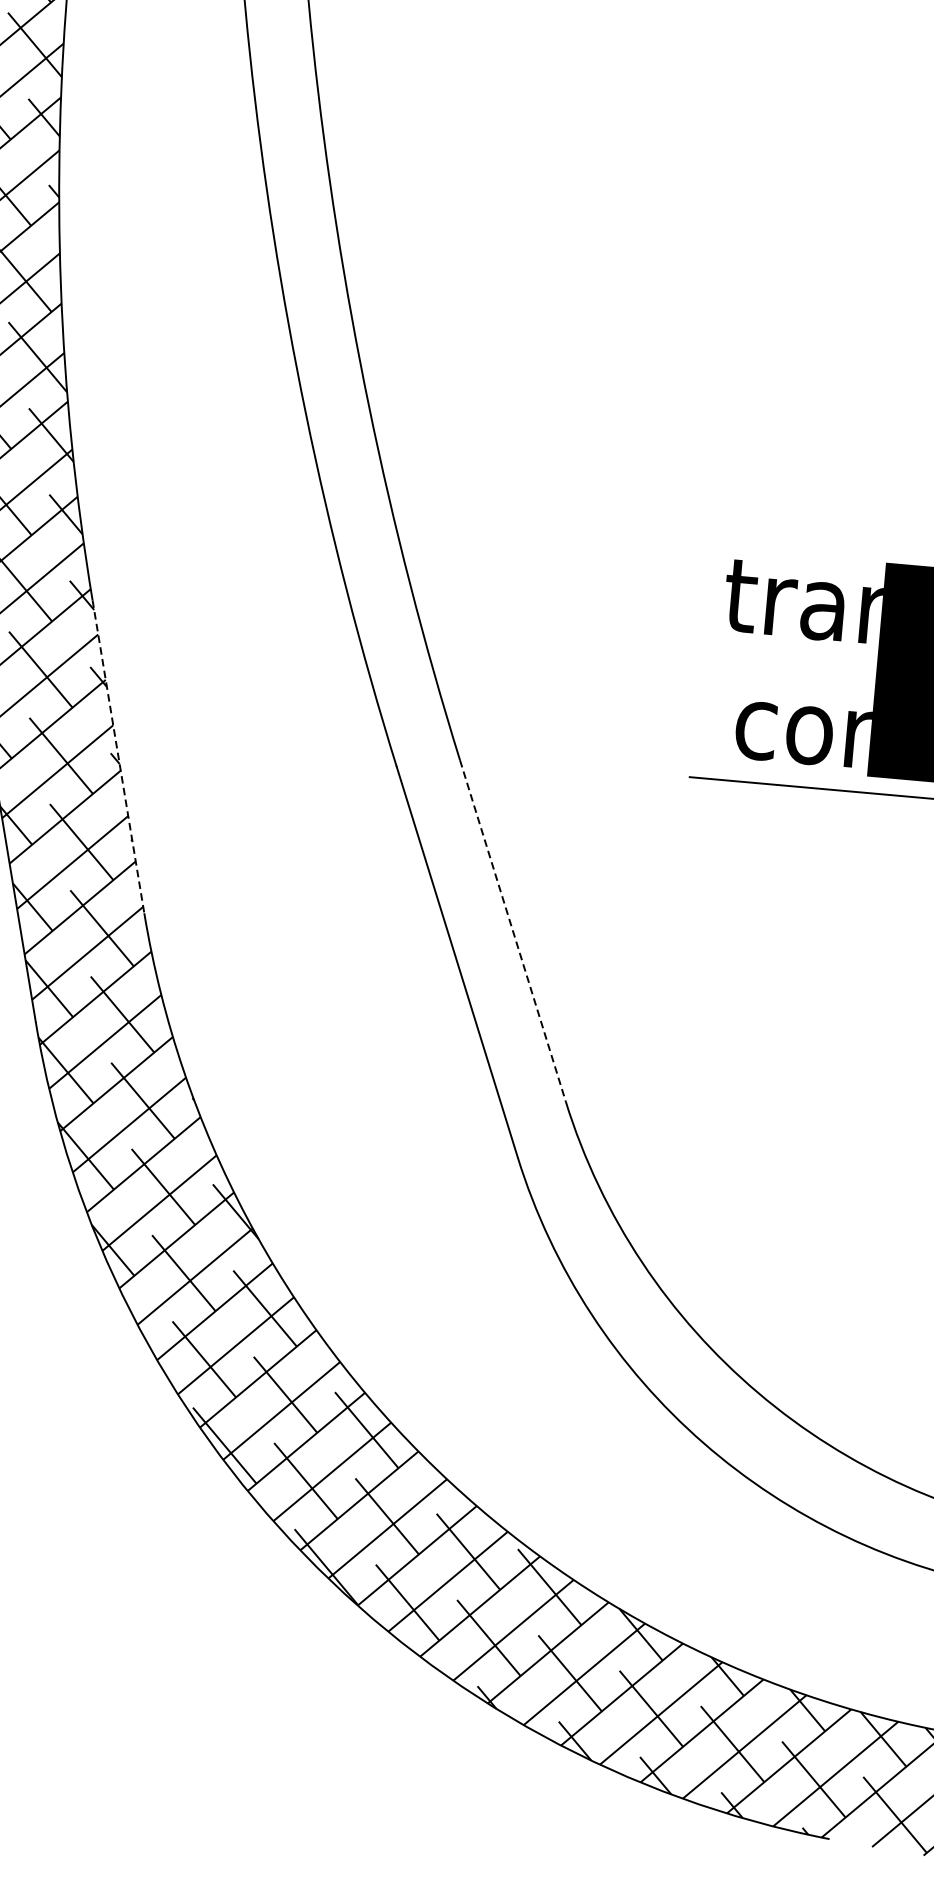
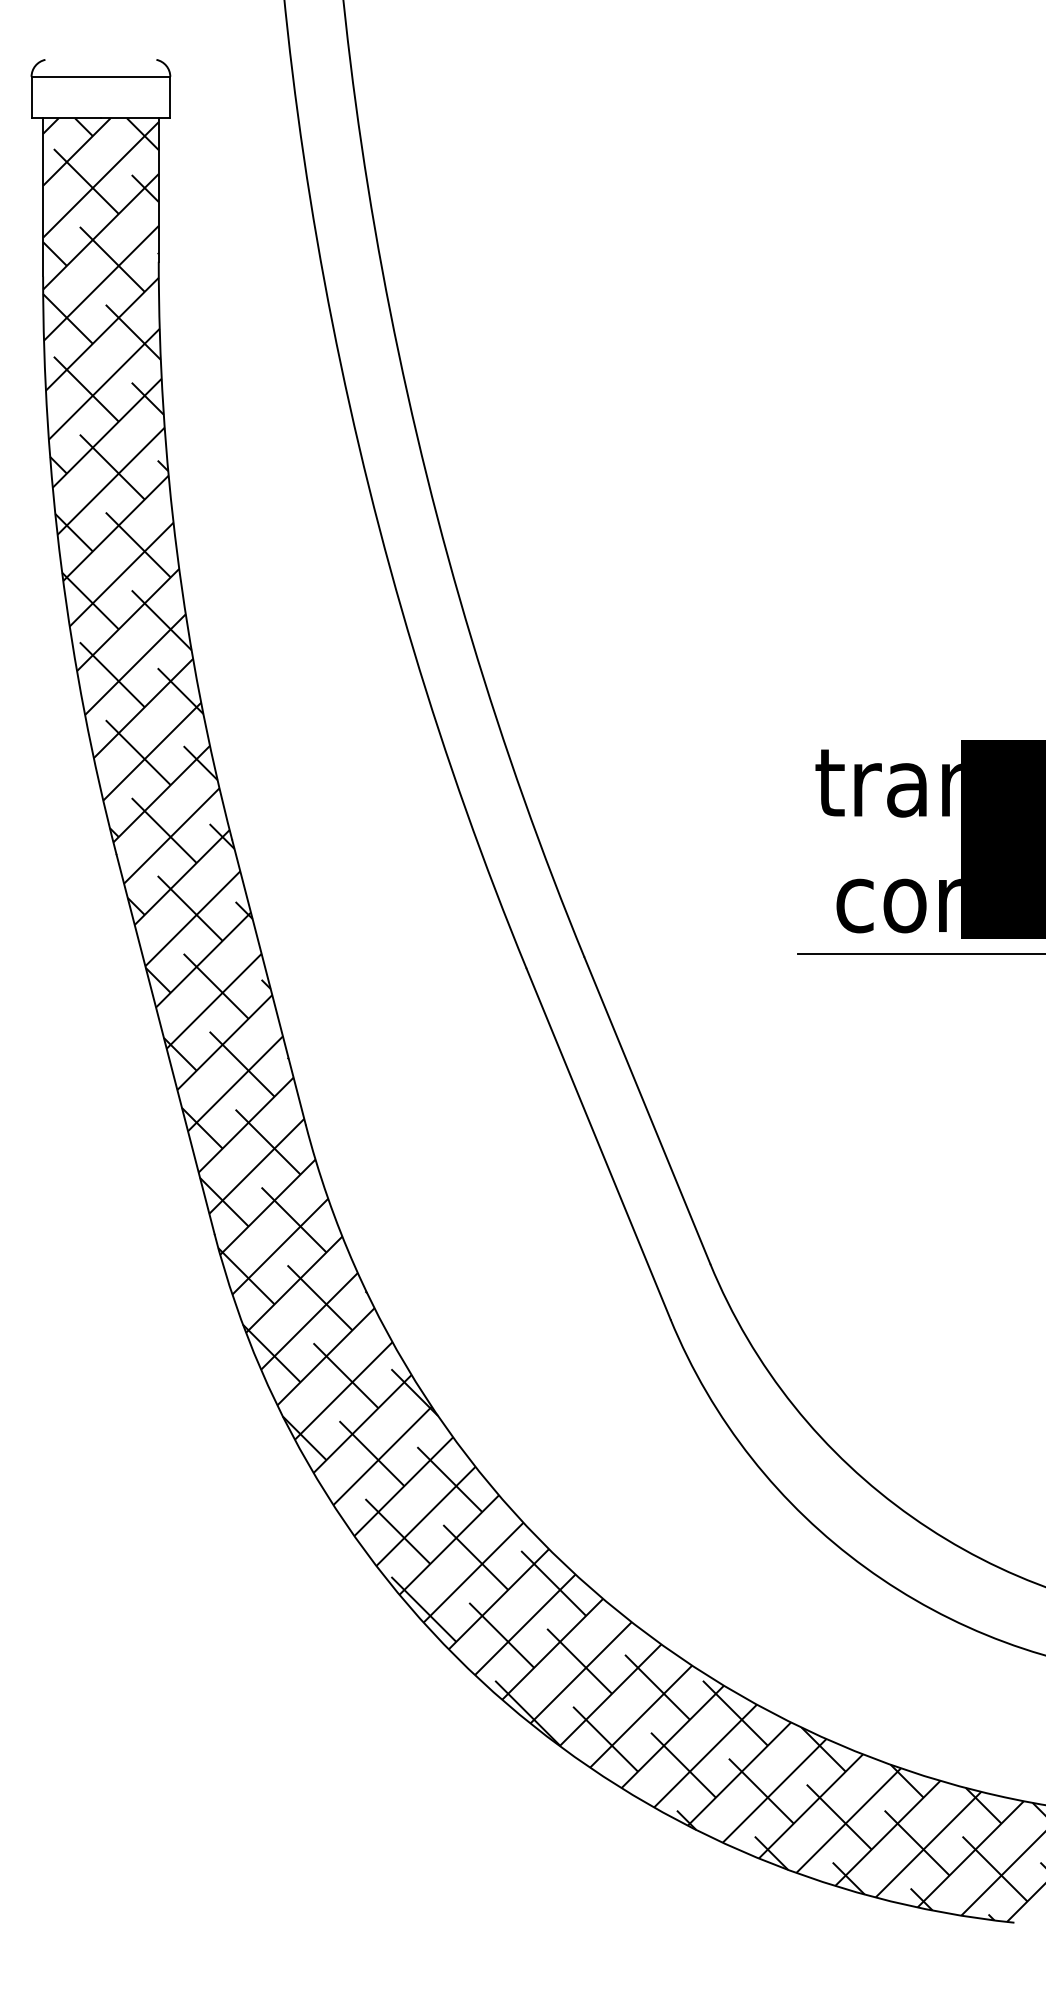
line: (118, 756) -> (269, 982), dashed -> solid
line: (513, 930) -> (647, 1110), dashed -> solid

